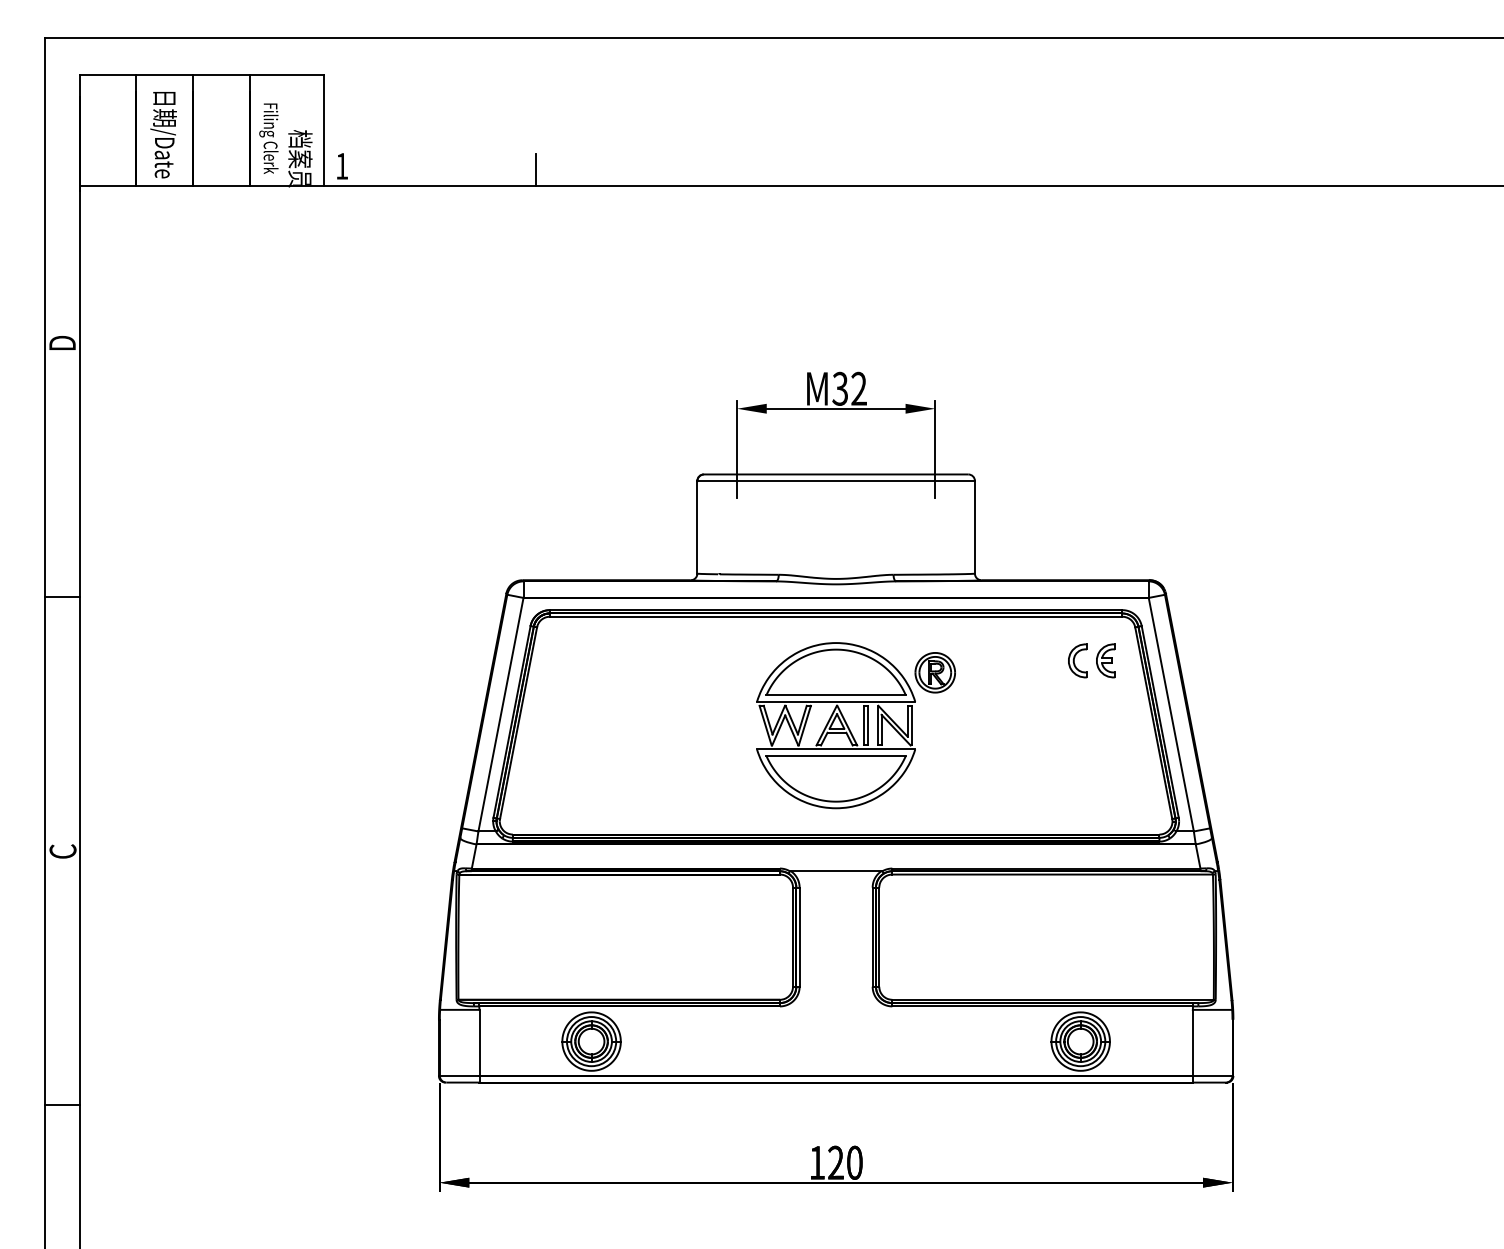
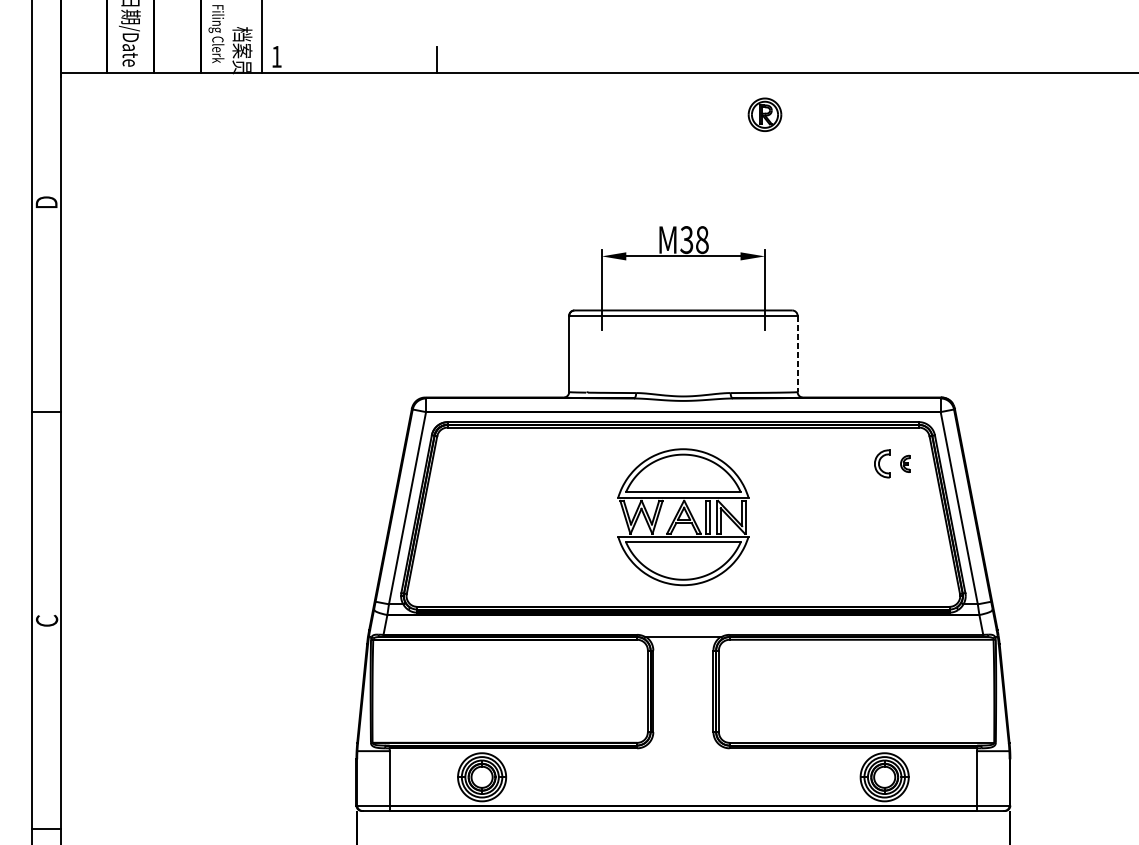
text: (859, 388) -> (702, 239), M32 -> M38
line: (974, 527) -> (797, 354), solid -> dashed
part: (1105, 660) -> (905, 463), size x0.6
part: (934, 672) -> (764, 114), moved

